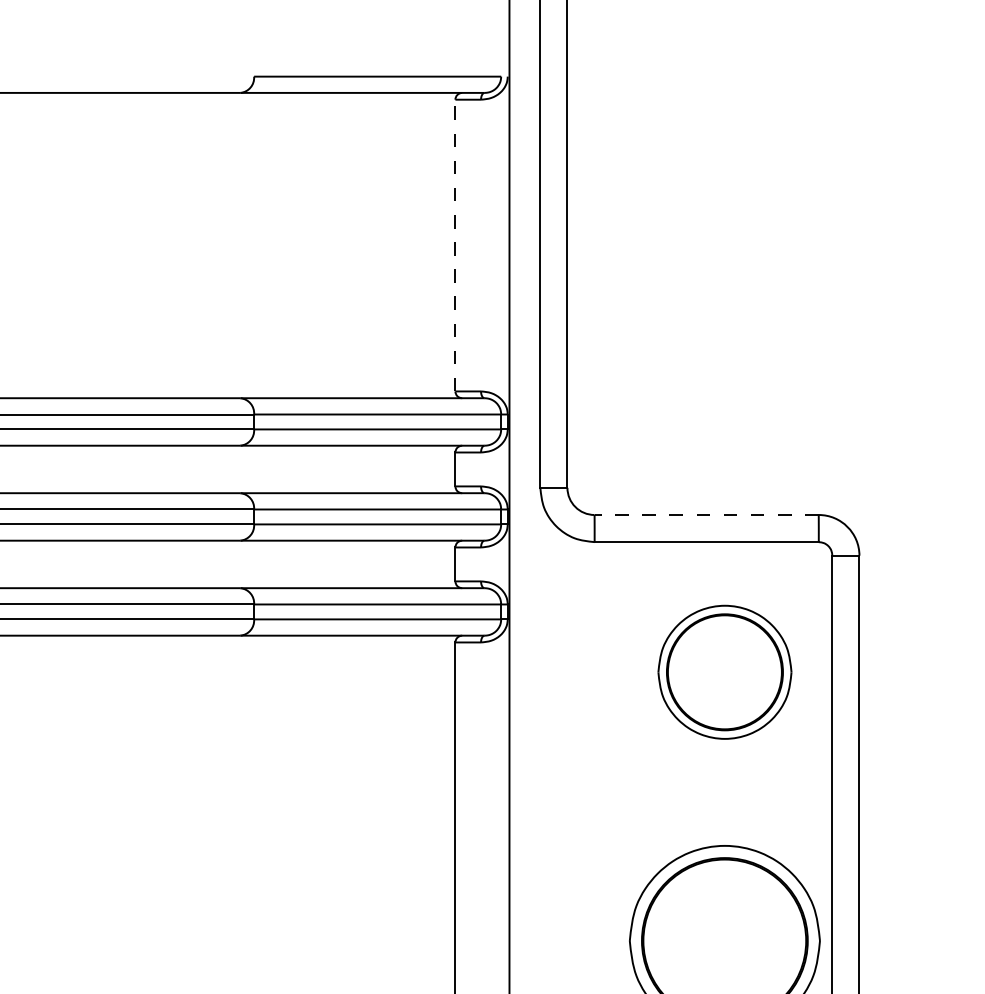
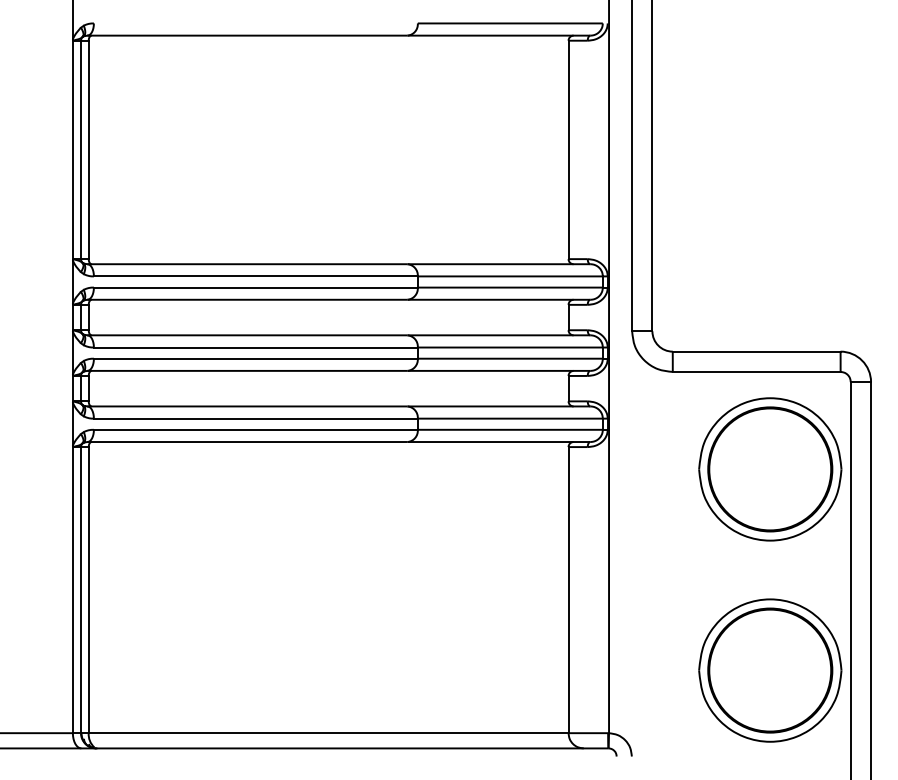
line: (455, 244) -> (568, 149), dashed -> solid
line: (706, 514) -> (756, 351), dashed -> solid
part: (725, 672) -> (770, 469), size x1.43

